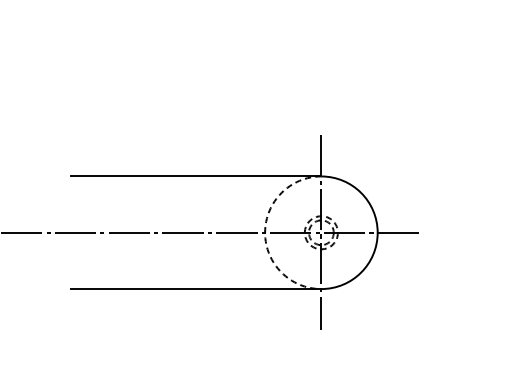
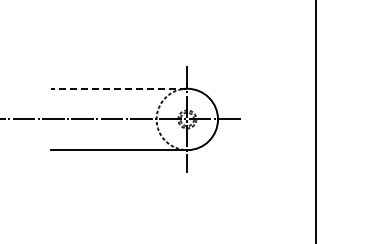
line: (195, 175) -> (118, 88), solid -> dashed

